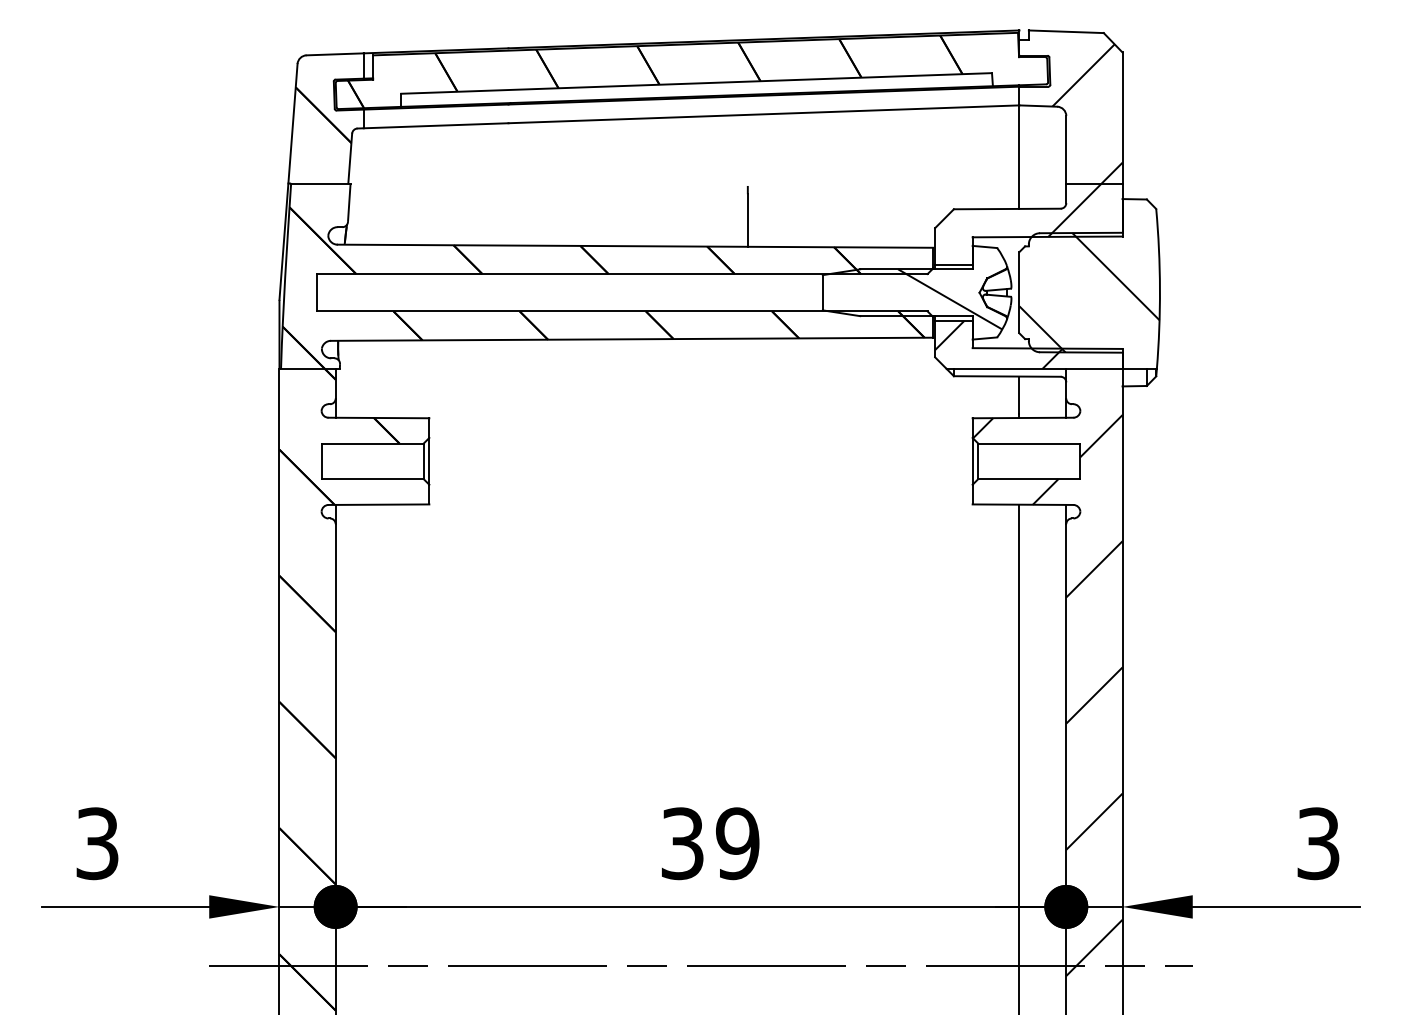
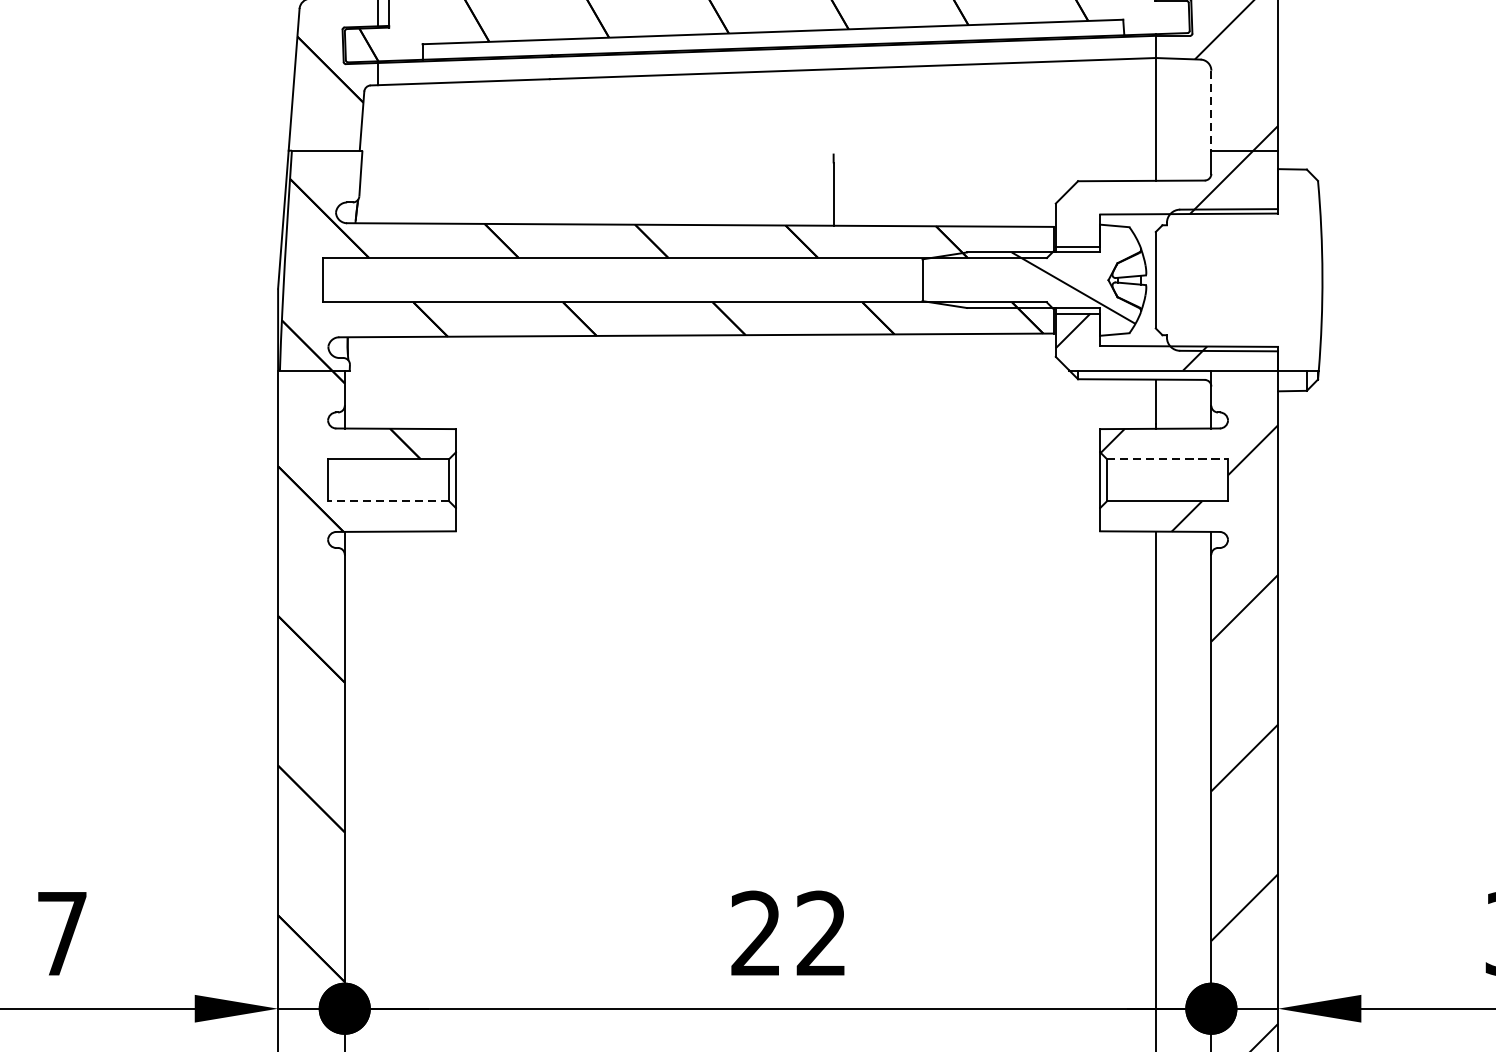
line: (1066, 149) -> (1211, 110), solid -> dashed
hatch: (1089, 292) -> (1238, 279), removed
line: (1029, 443) -> (1167, 459), solid -> dashed
line: (372, 479) -> (388, 501), solid -> dashed
text: (97, 843) -> (62, 933), 3 -> 7
text: (710, 843) -> (789, 933), 39 -> 22

